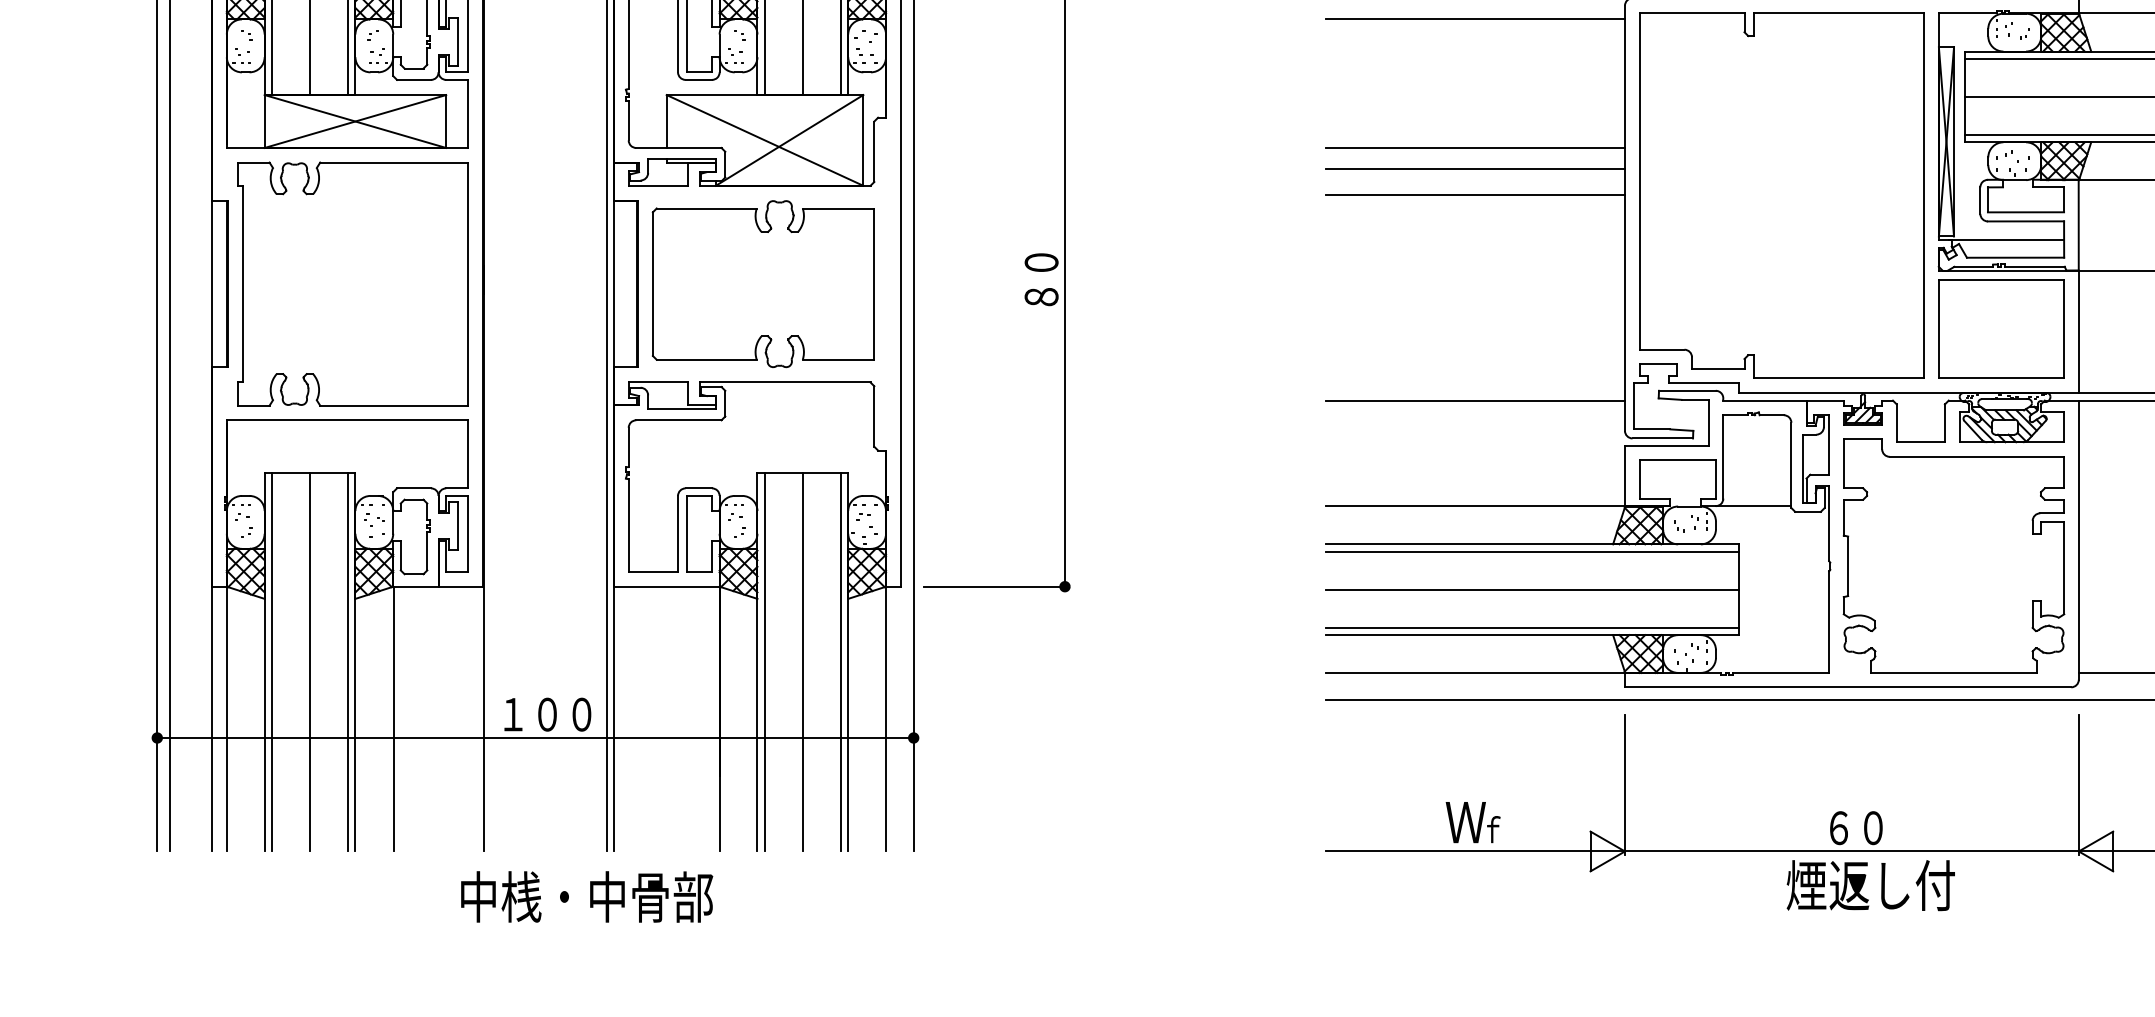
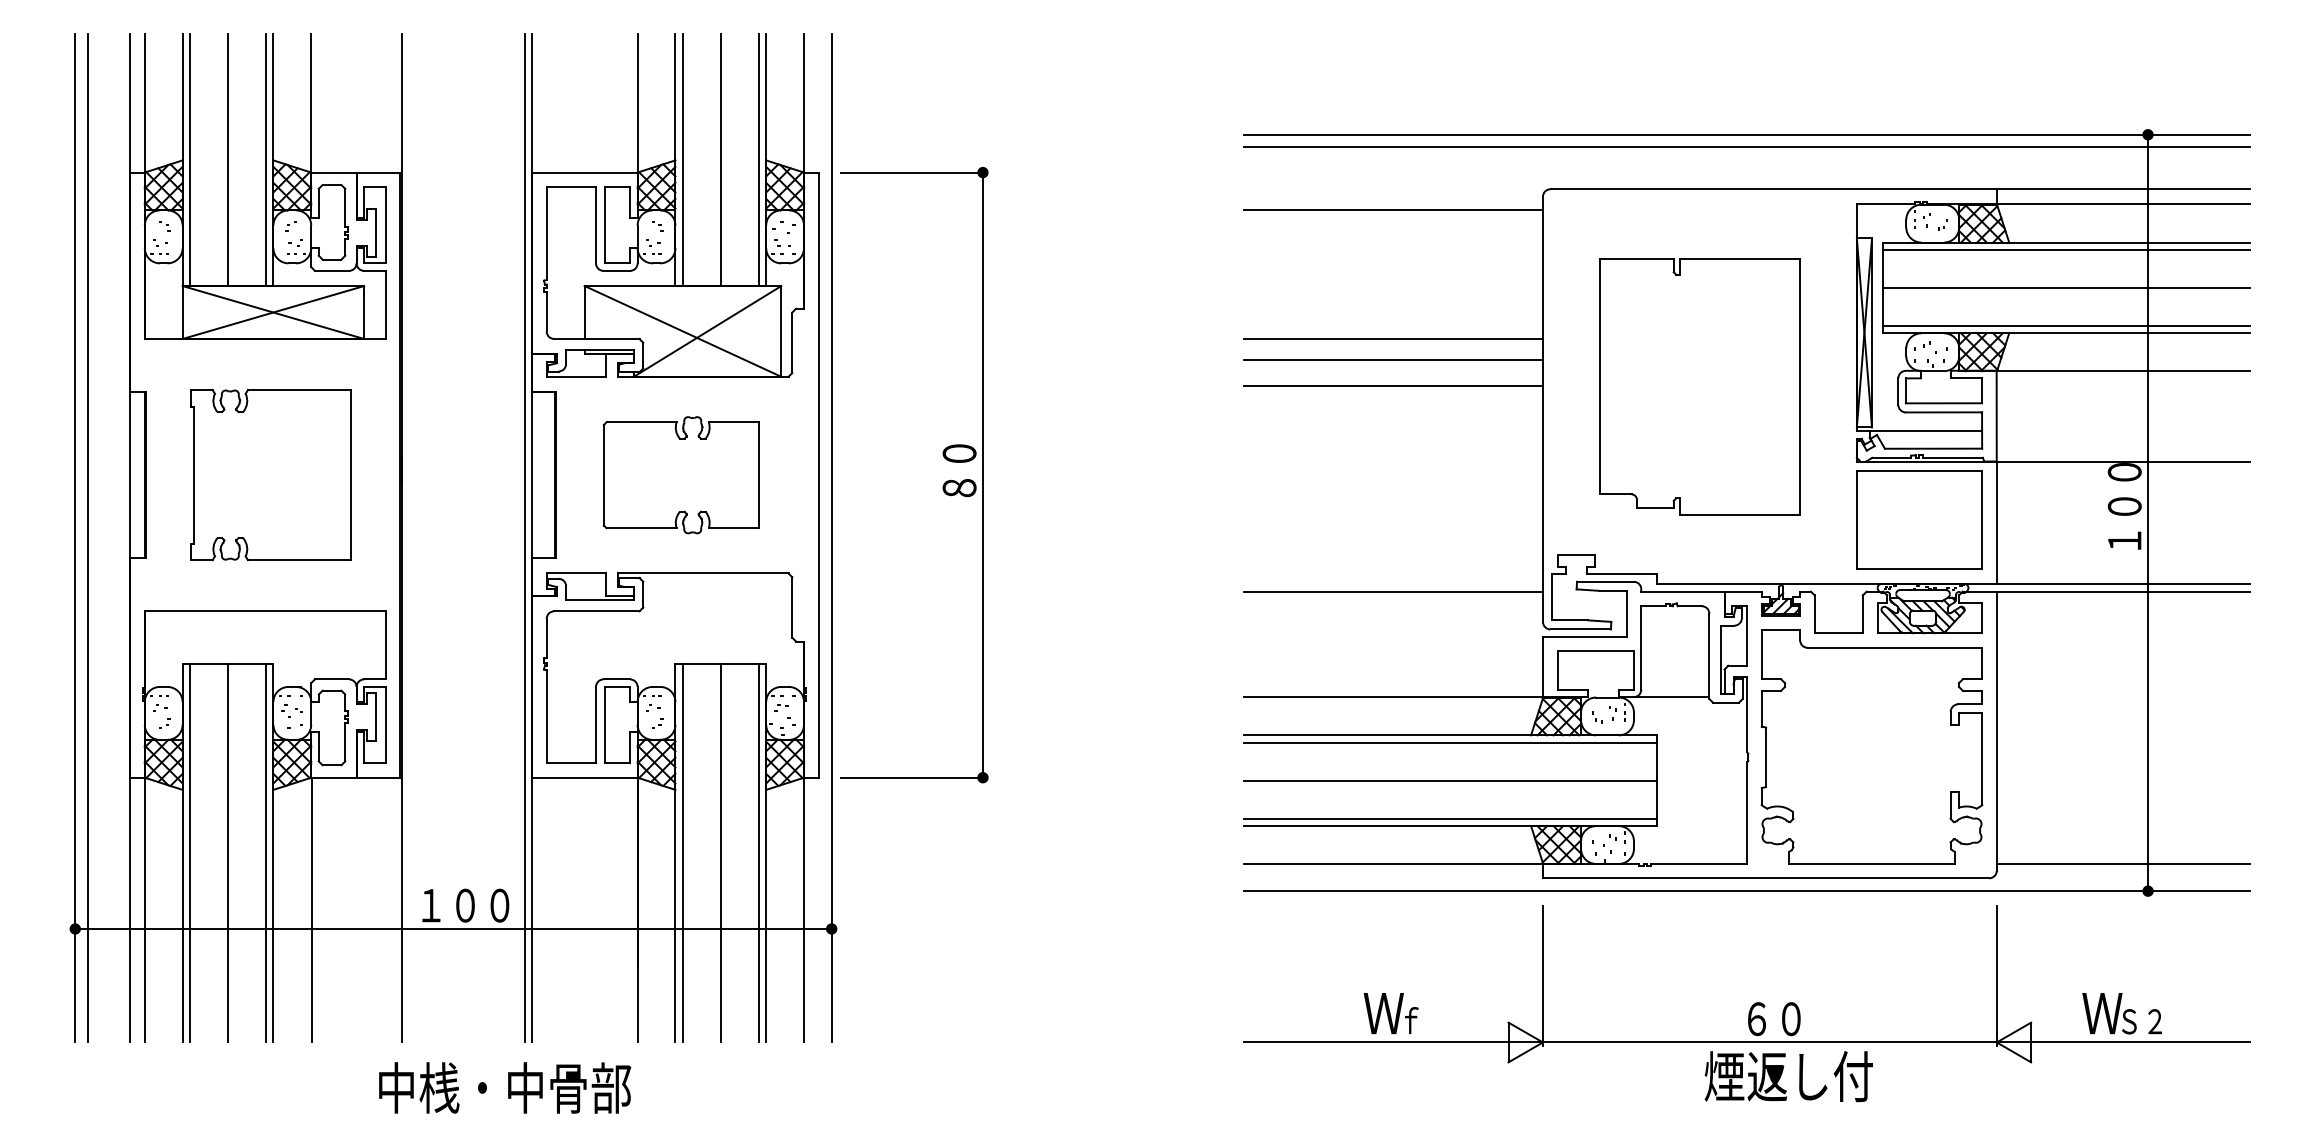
part: (1781, 195) -> (1699, 386), size x0.7
part: (352, 283) -> (270, 474), size x0.7
part: (762, 284) -> (680, 475), size x0.7

